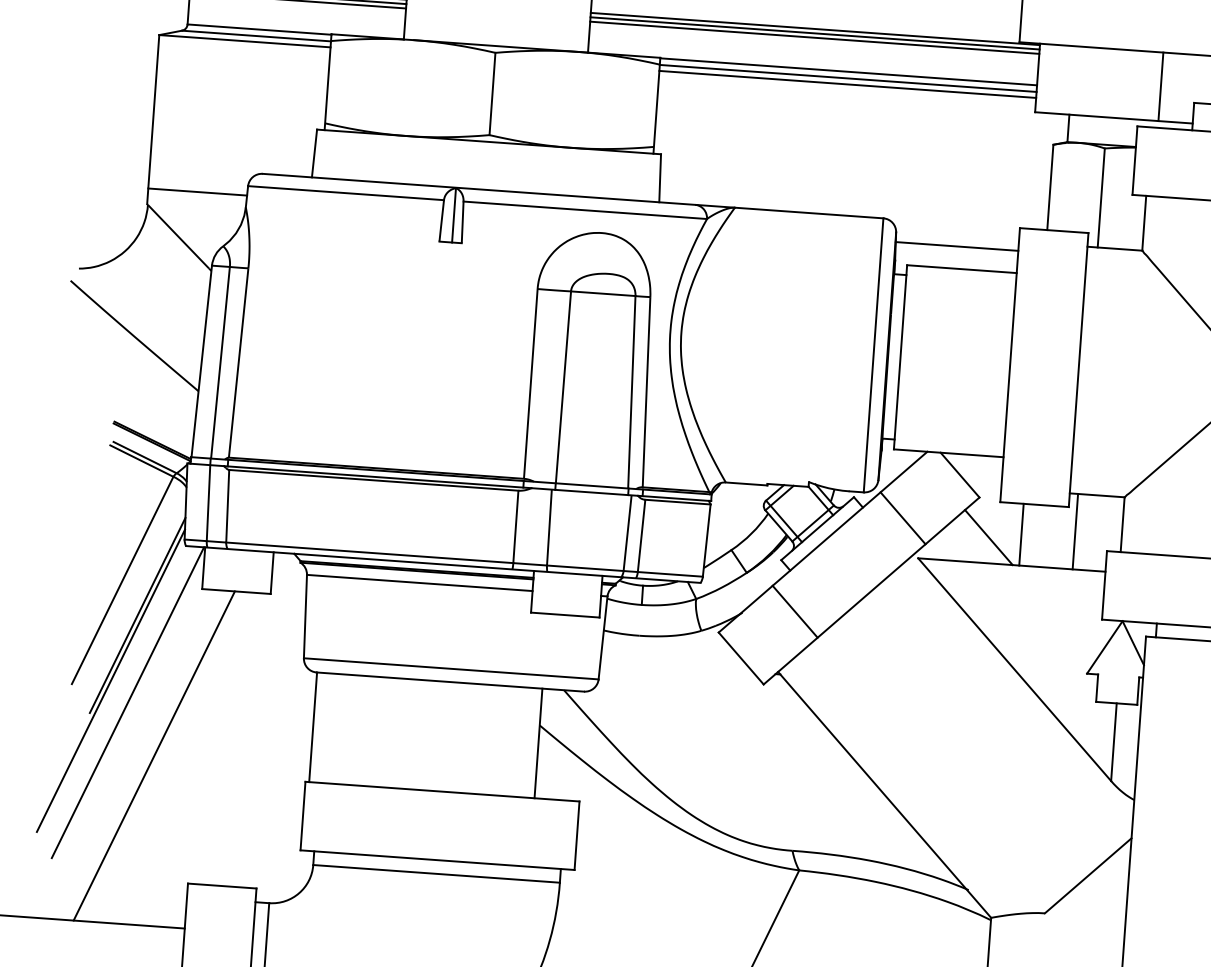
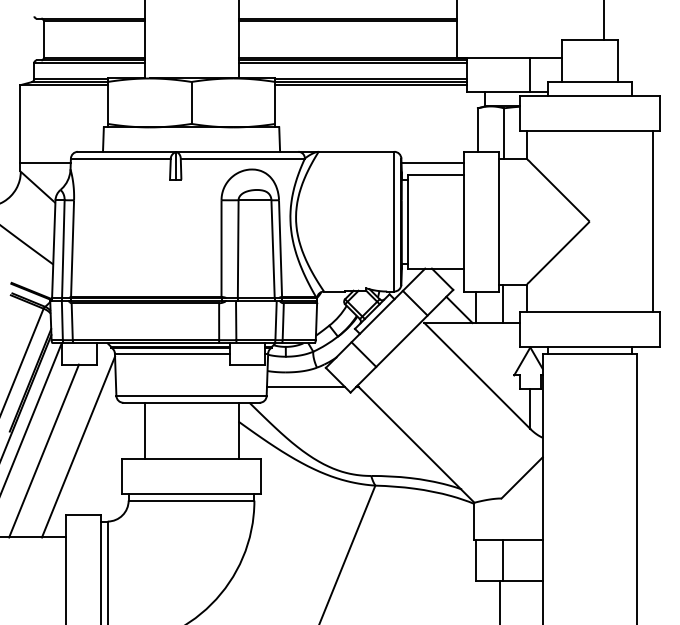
line: (676, 666) -> (305, 386), added
line: (312, 726) -> (144, 430), moved
line: (222, 751) -> (78, 446), added

